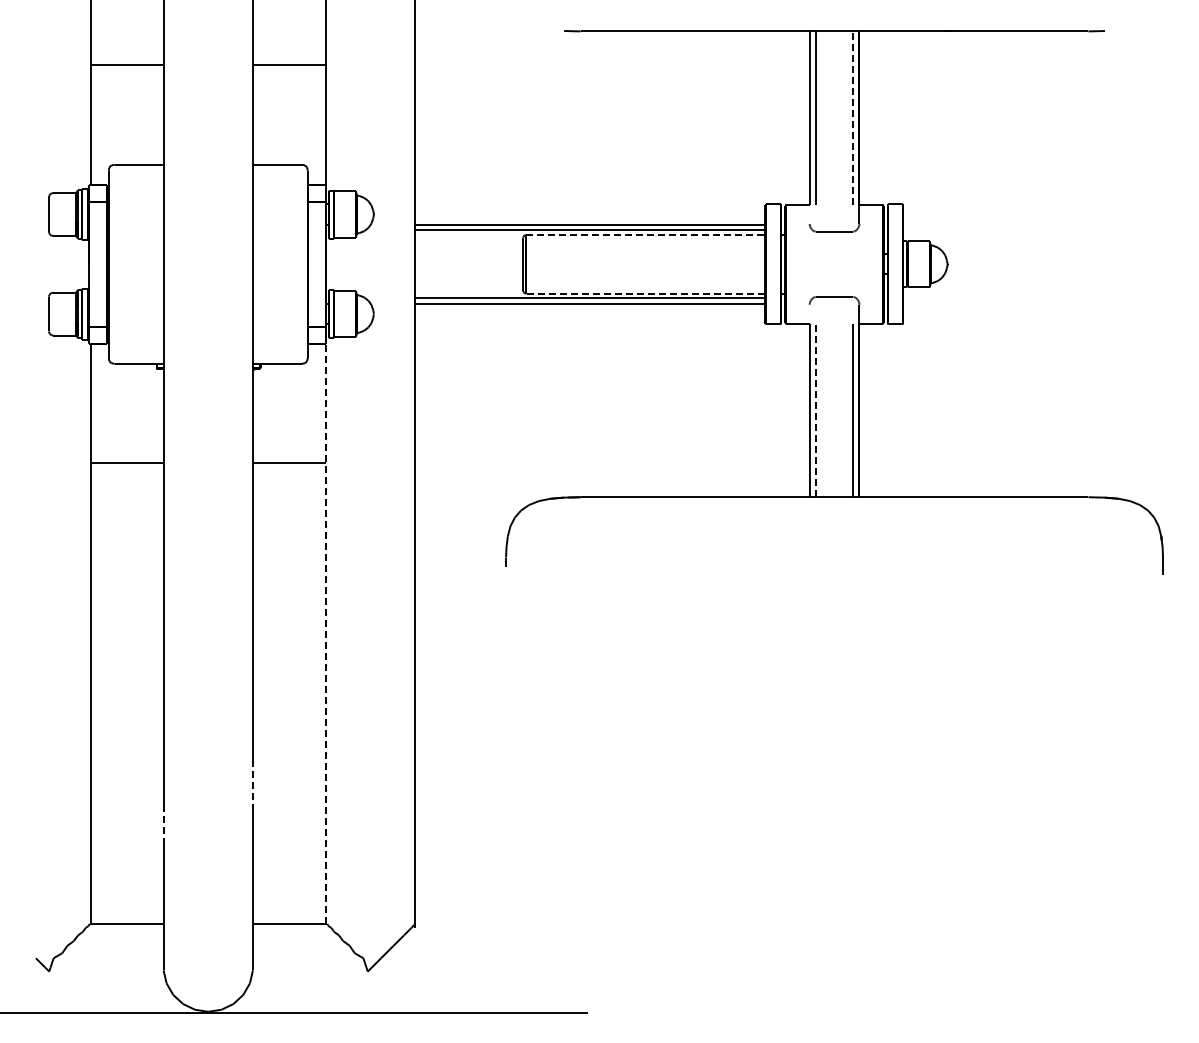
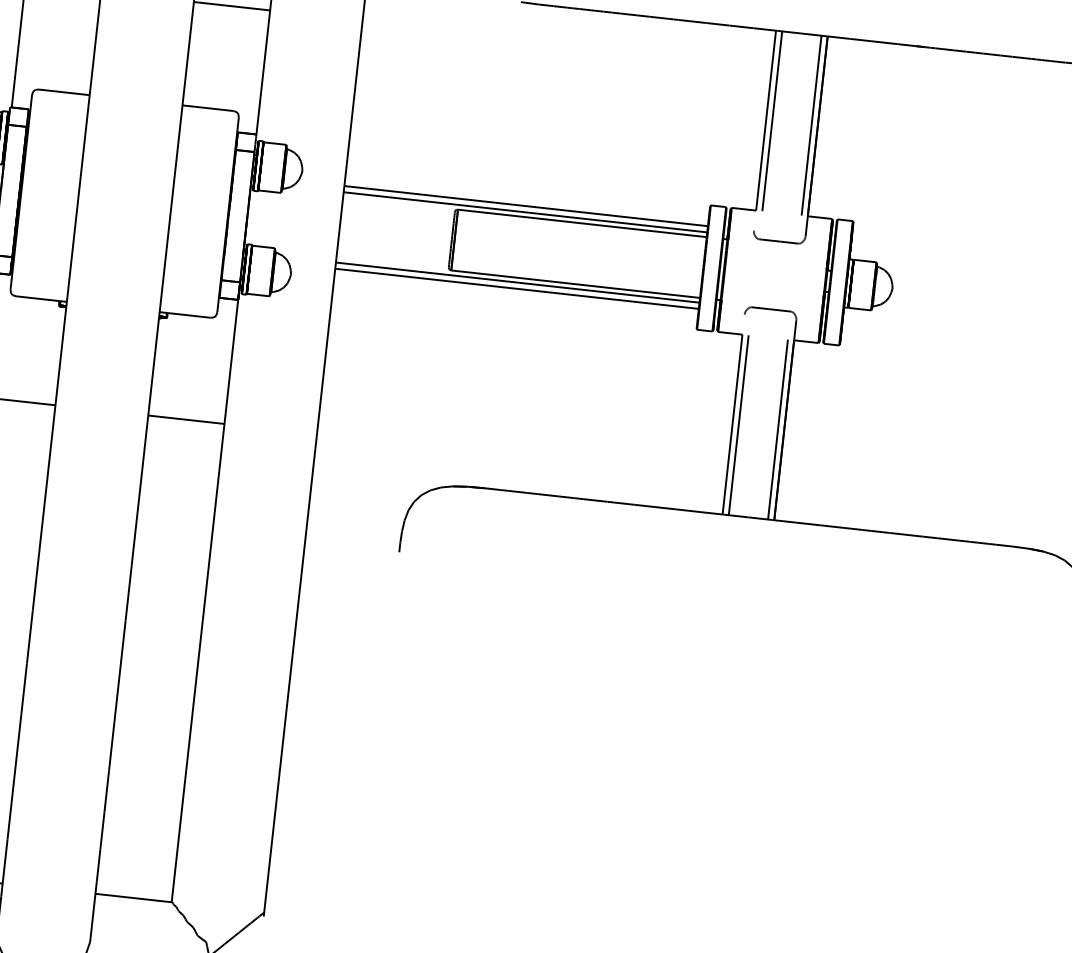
line: (853, 118) -> (811, 126), dashed -> solid
line: (645, 235) -> (582, 223), dashed -> solid
line: (645, 293) -> (575, 284), dashed -> solid
line: (815, 410) -> (738, 425), dashed -> solid
line: (326, 633) -> (205, 600), dashed -> solid
line: (252, 783) -> (111, 747), dashed -> solid
line: (163, 825) -> (13, 781), dashed -> solid

